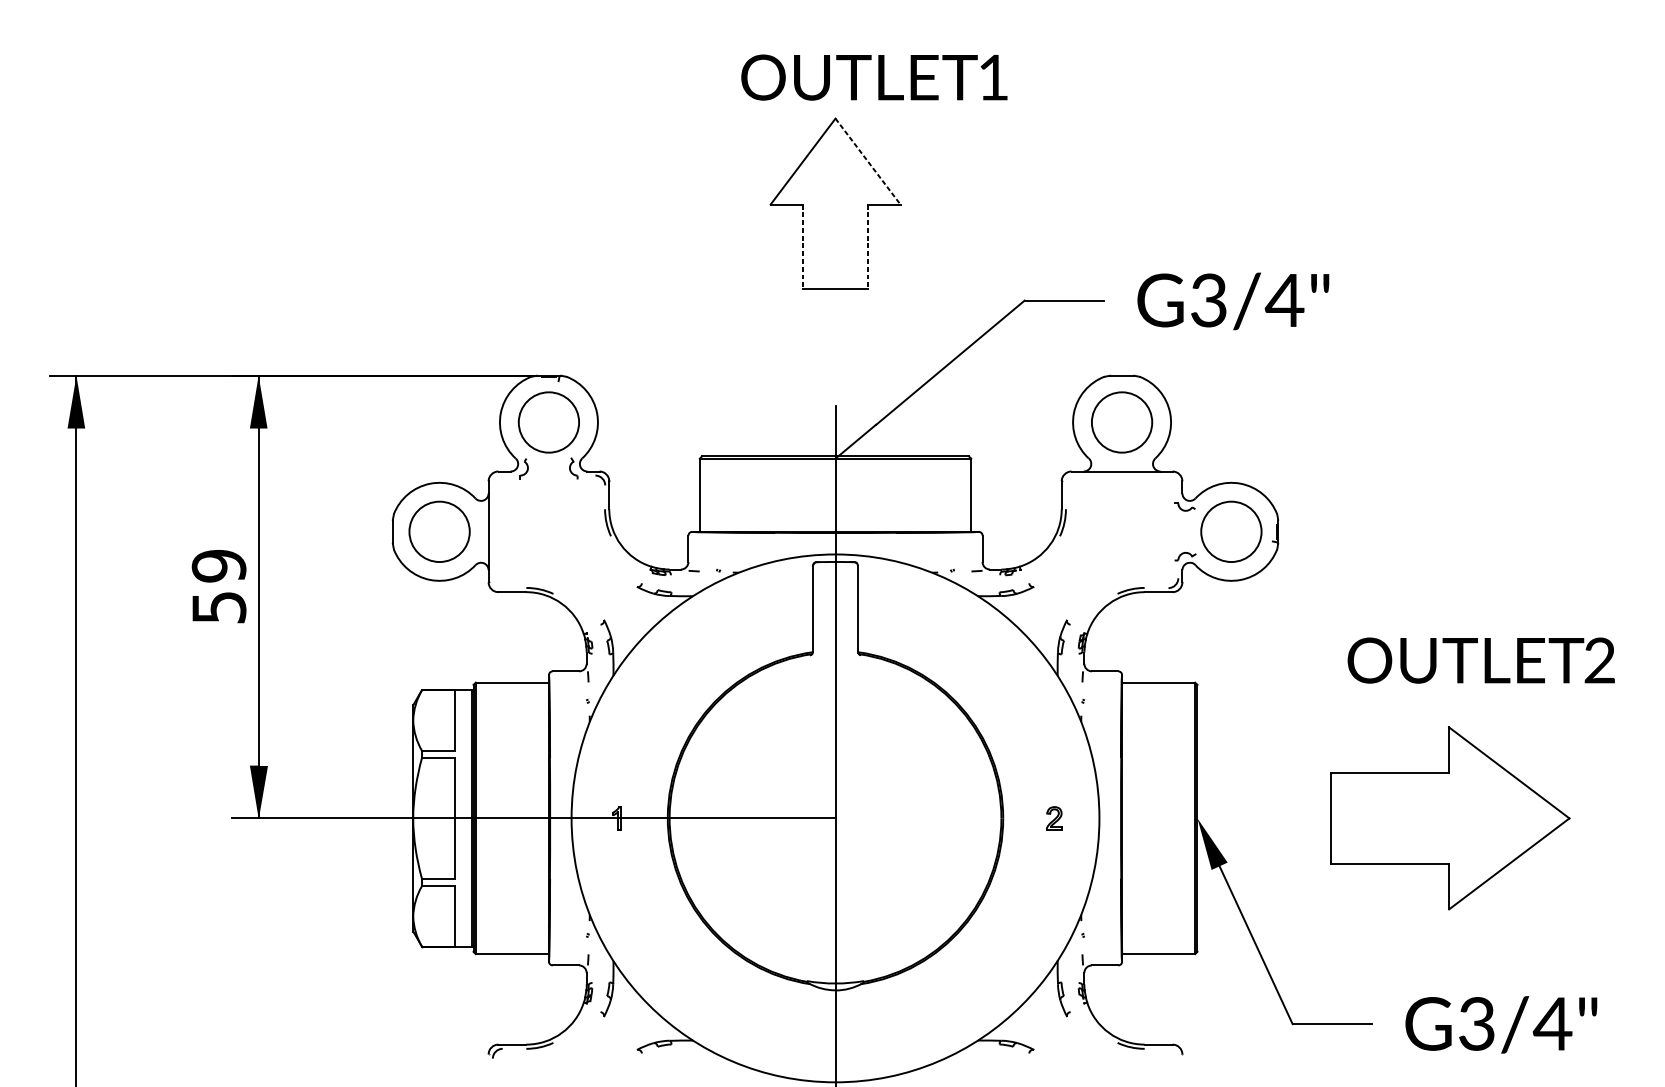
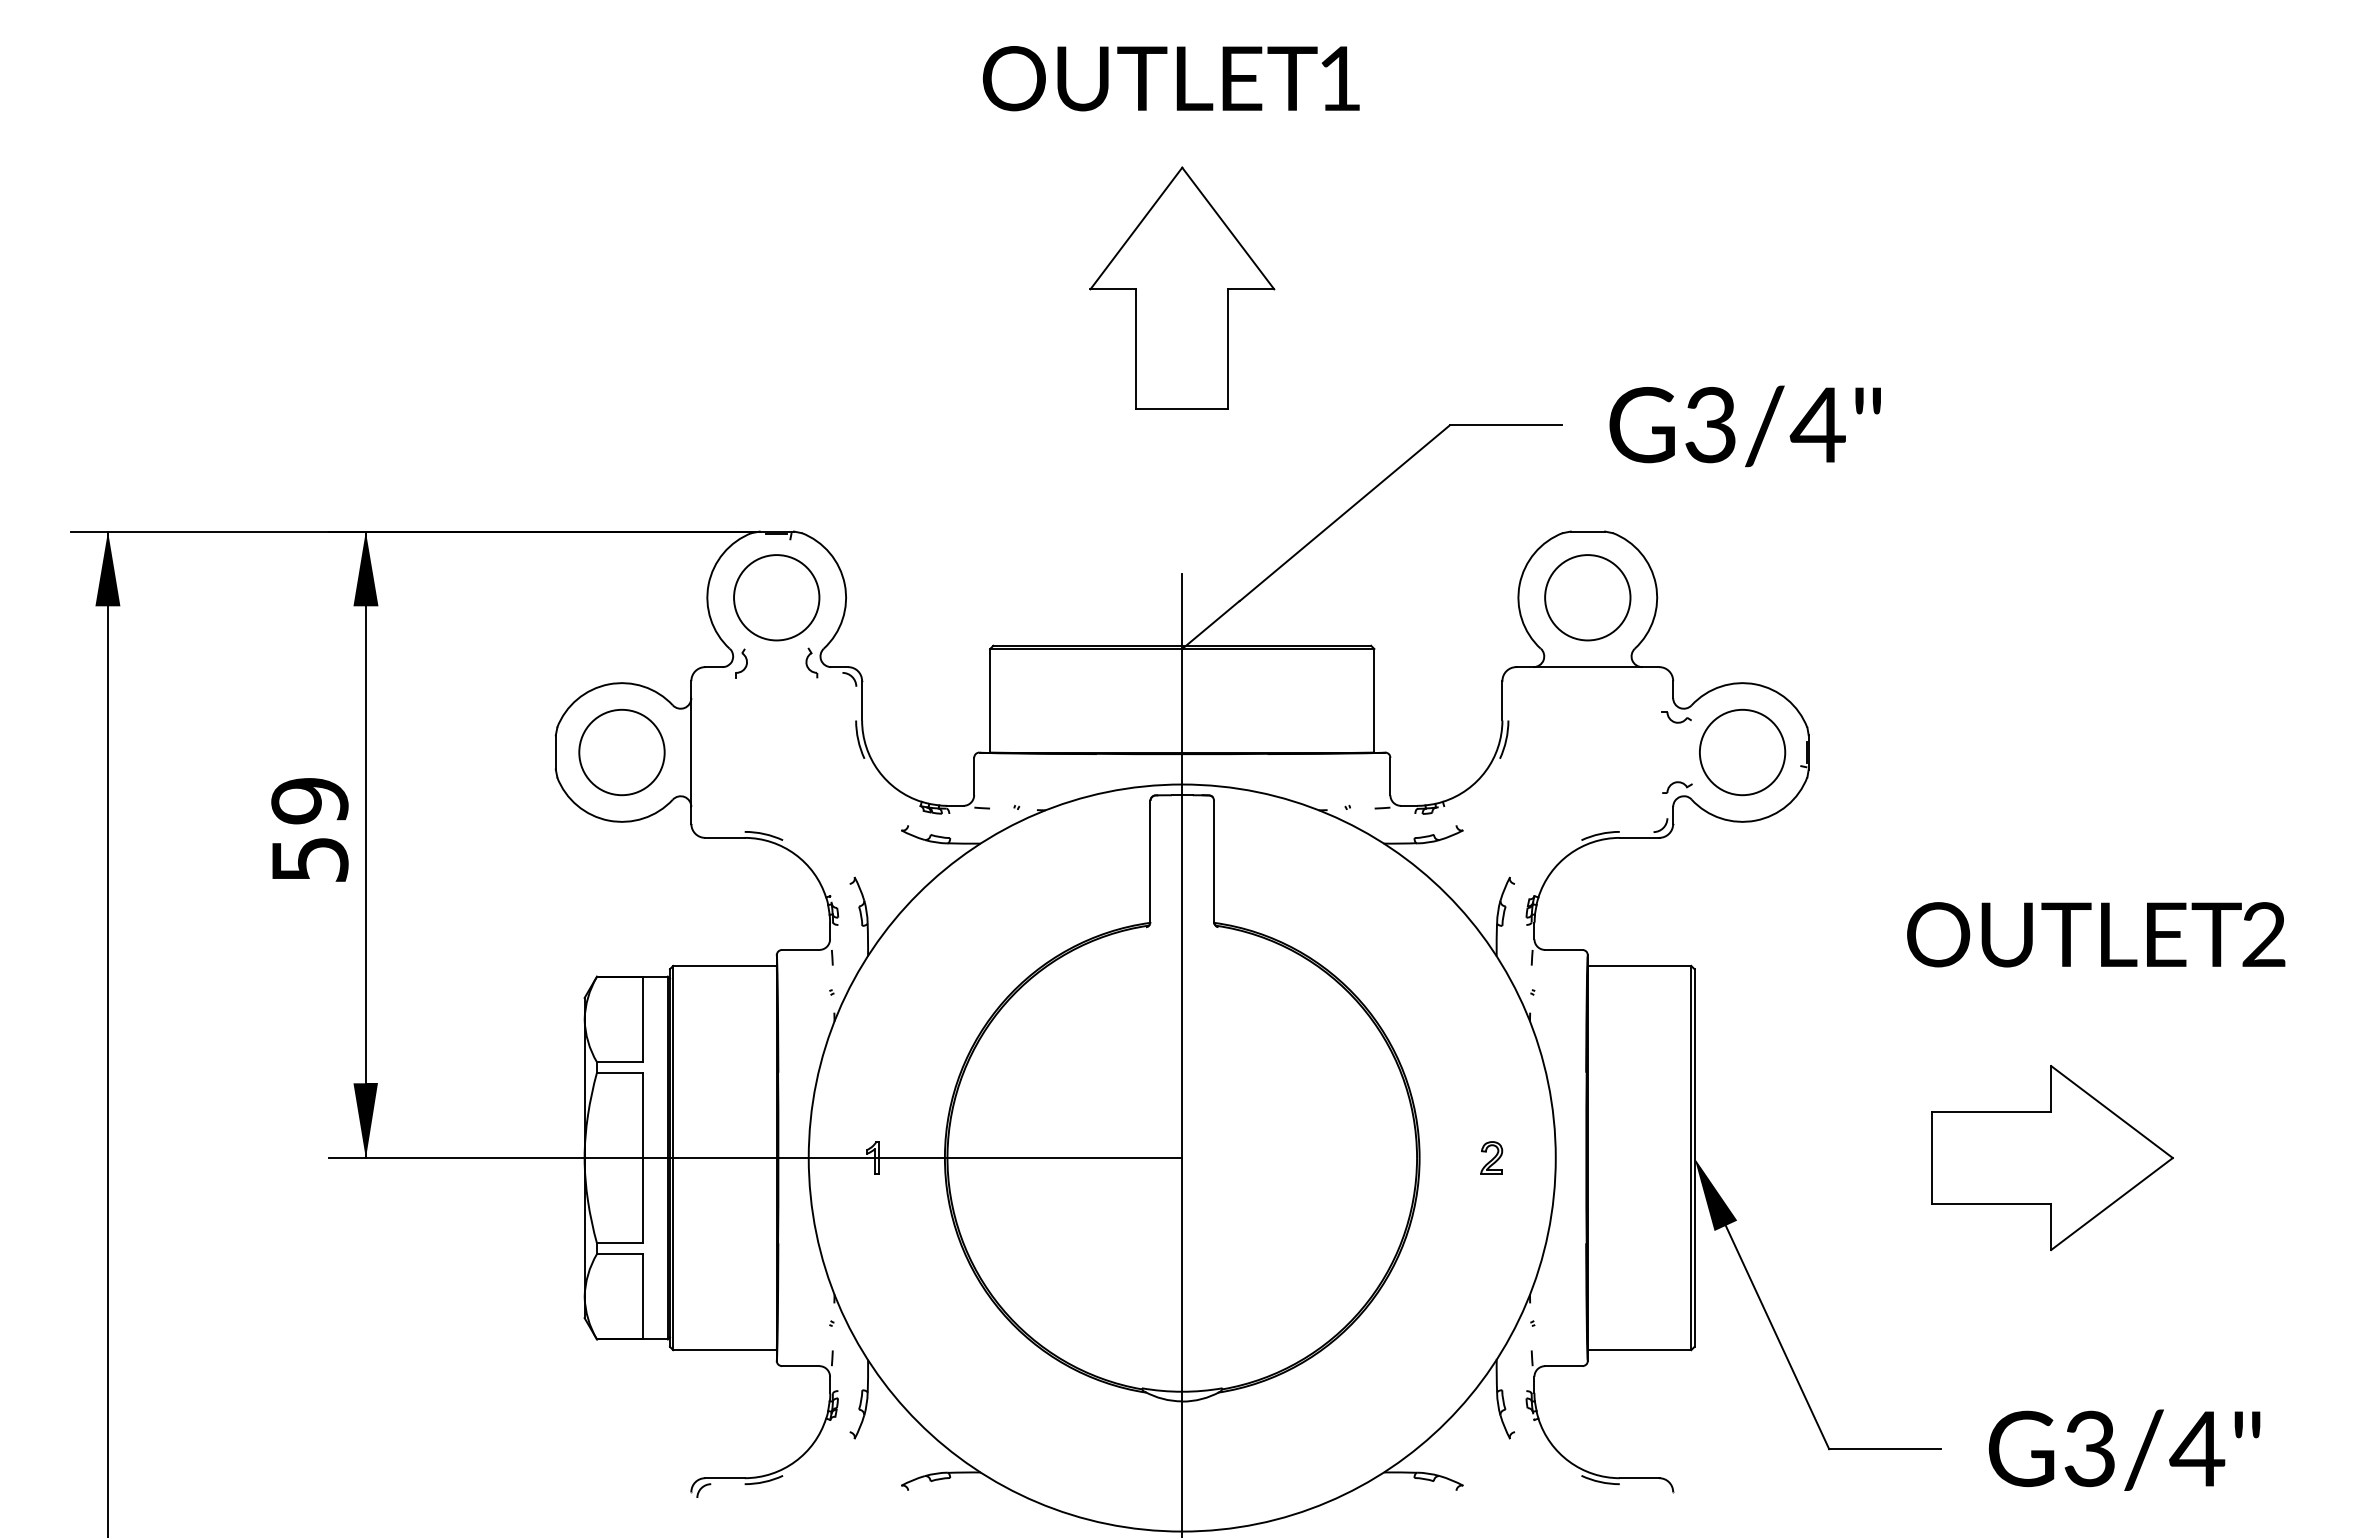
text: (873, 77) -> (1170, 78), moved
line: (868, 161) -> (1228, 228), dashed -> solid
line: (803, 247) -> (1136, 349), dashed -> solid
line: (868, 247) -> (1228, 349), dashed -> solid
part: (1450, 818) -> (2052, 1157), size x0.71

